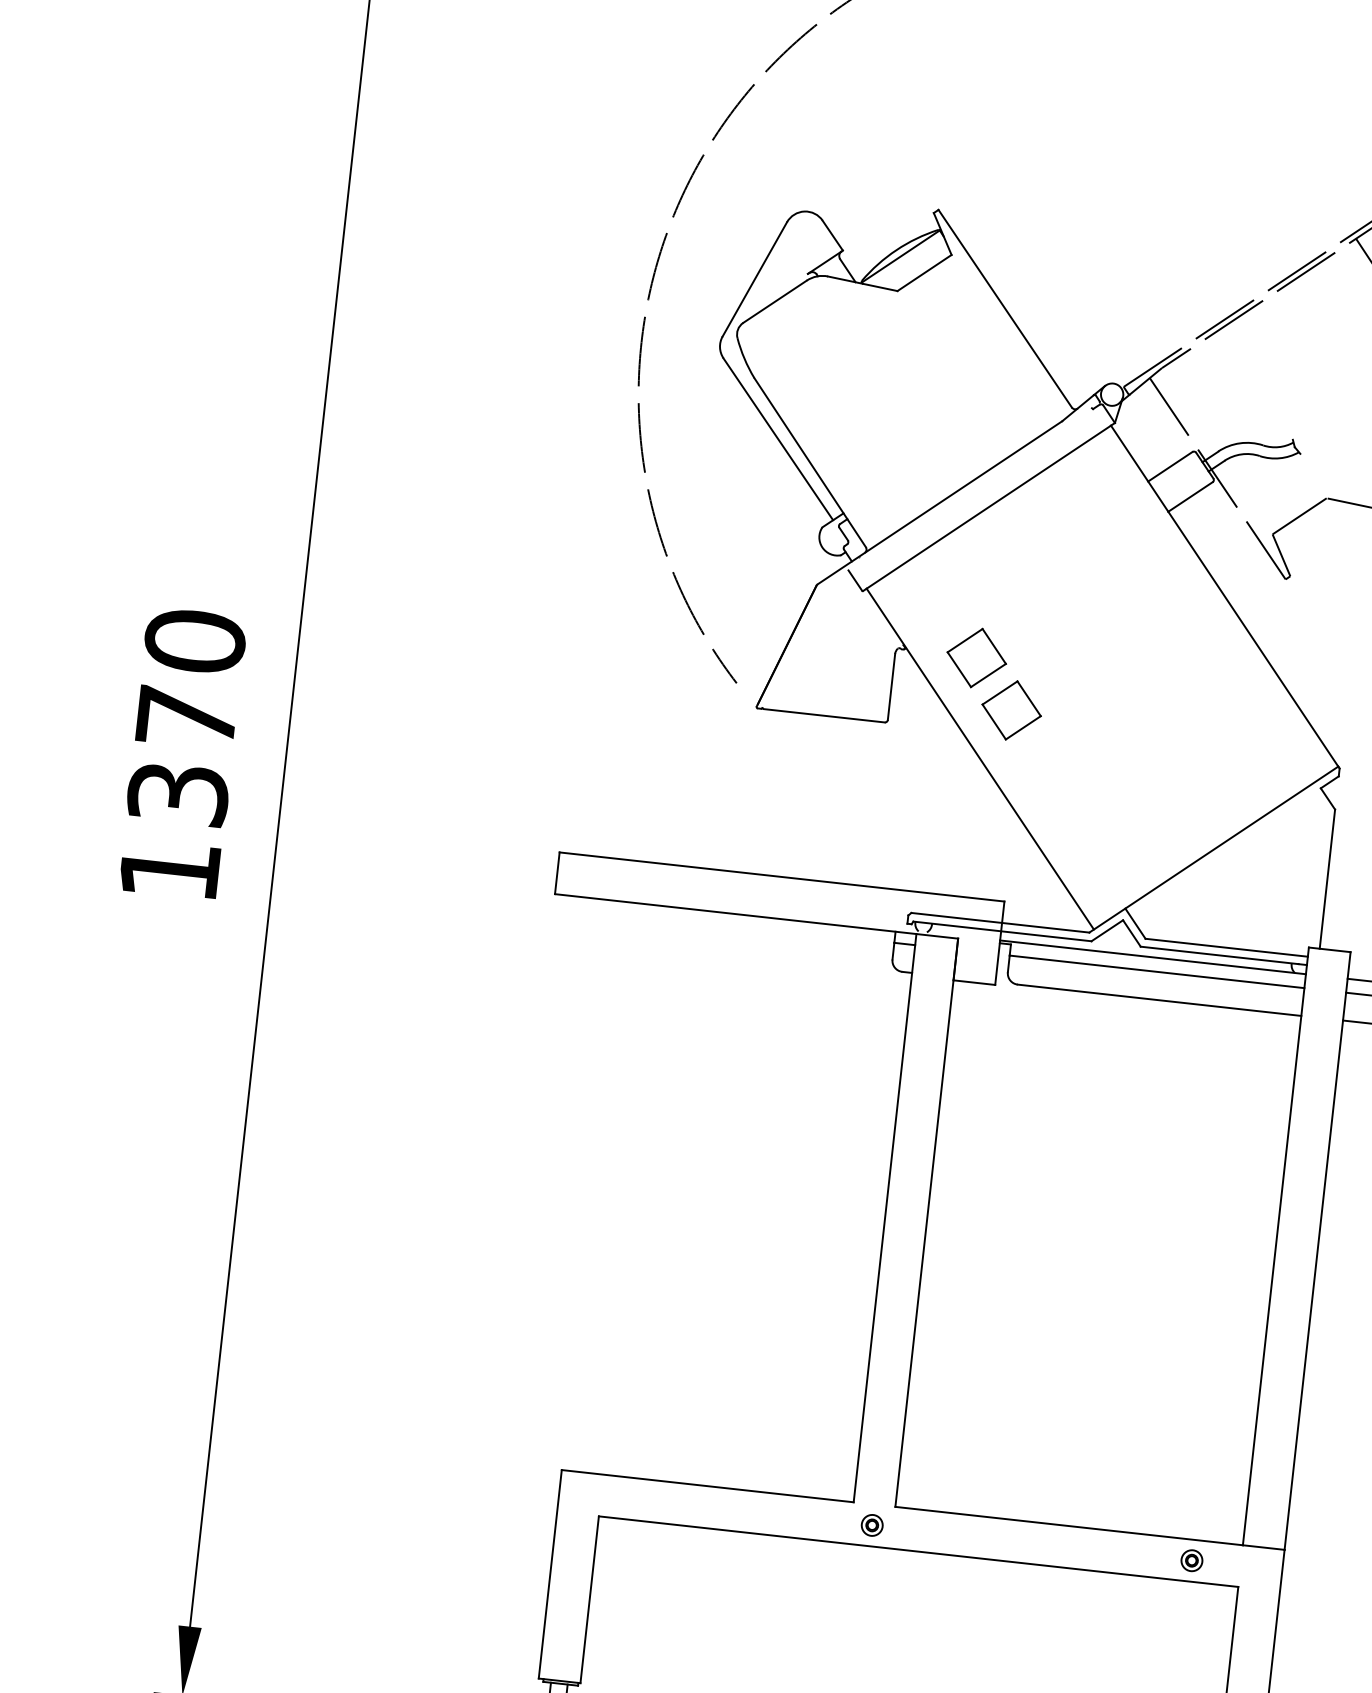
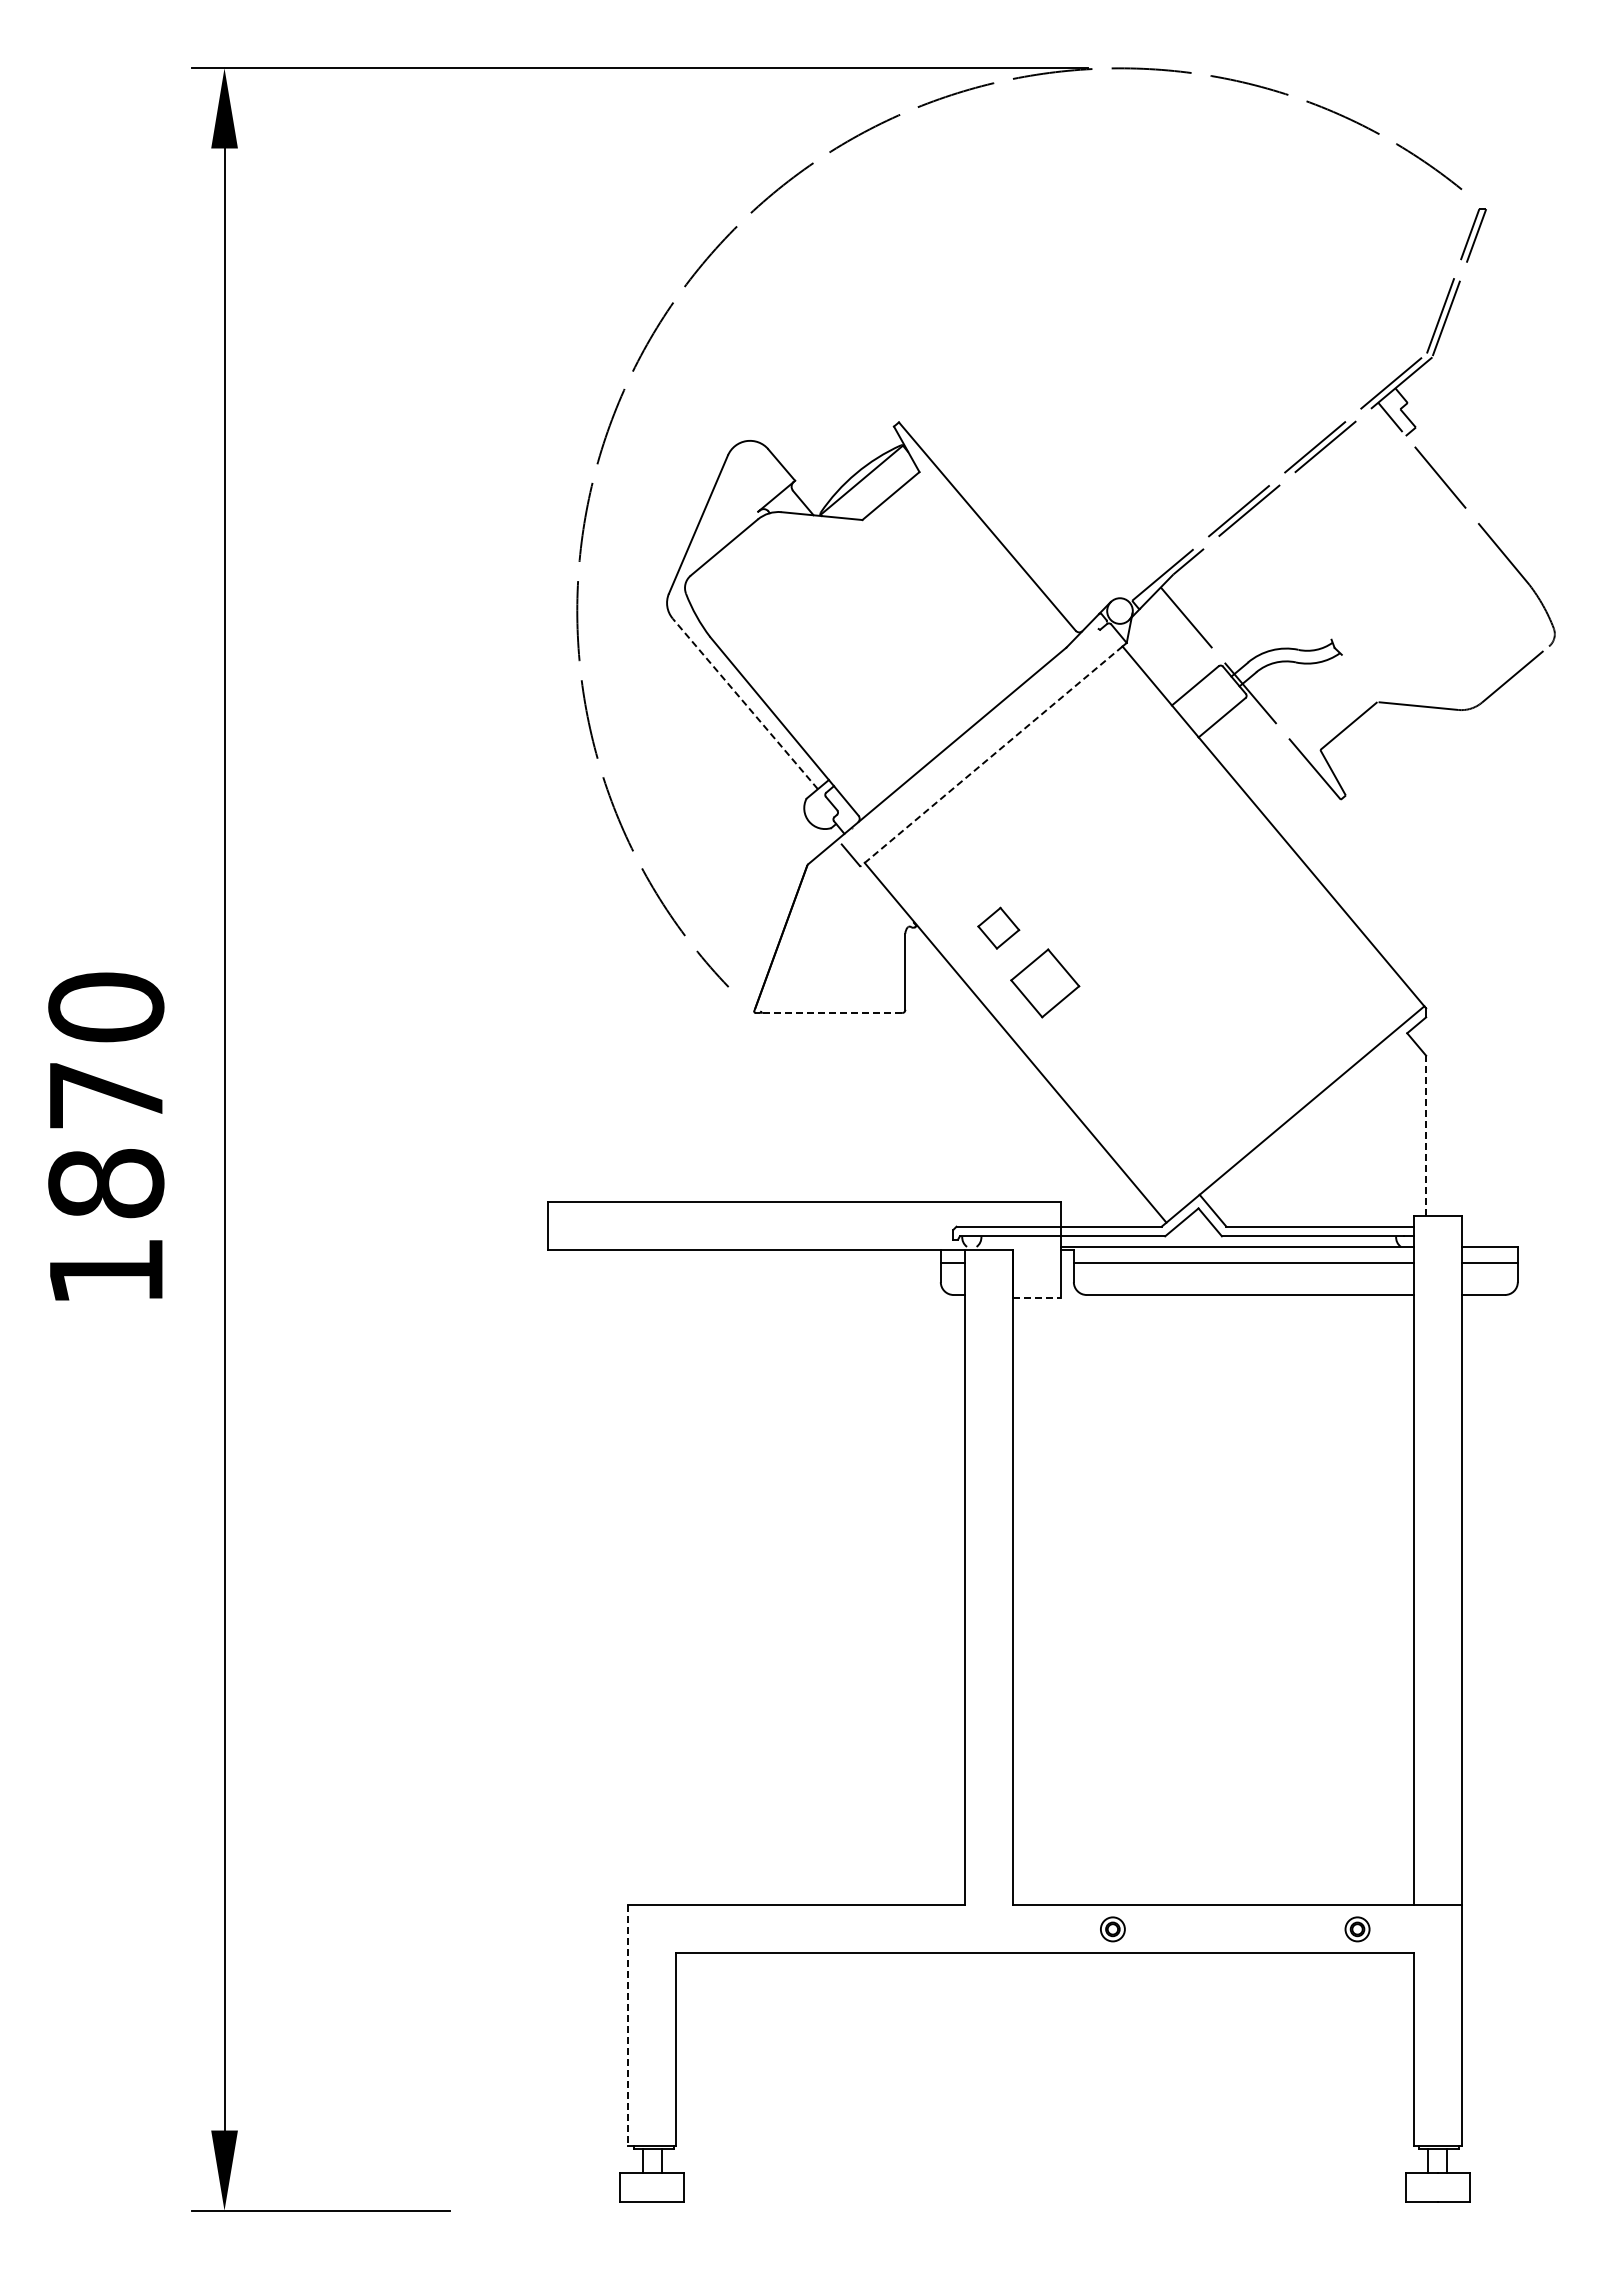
line: (778, 438) -> (745, 703), solid -> dashed
line: (986, 508) -> (991, 756), solid -> dashed
part: (976, 658) -> (998, 928), size x0.6
line: (824, 716) -> (832, 1013), solid -> dashed
text: (178, 794) -> (106, 1183), 1370 -> 1870
line: (1327, 878) -> (1426, 1135), solid -> dashed
line: (974, 982) -> (1037, 1298), solid -> dashed
part: (871, 1525) -> (1112, 1929), moved
line: (550, 1575) -> (628, 2026), solid -> dashed

